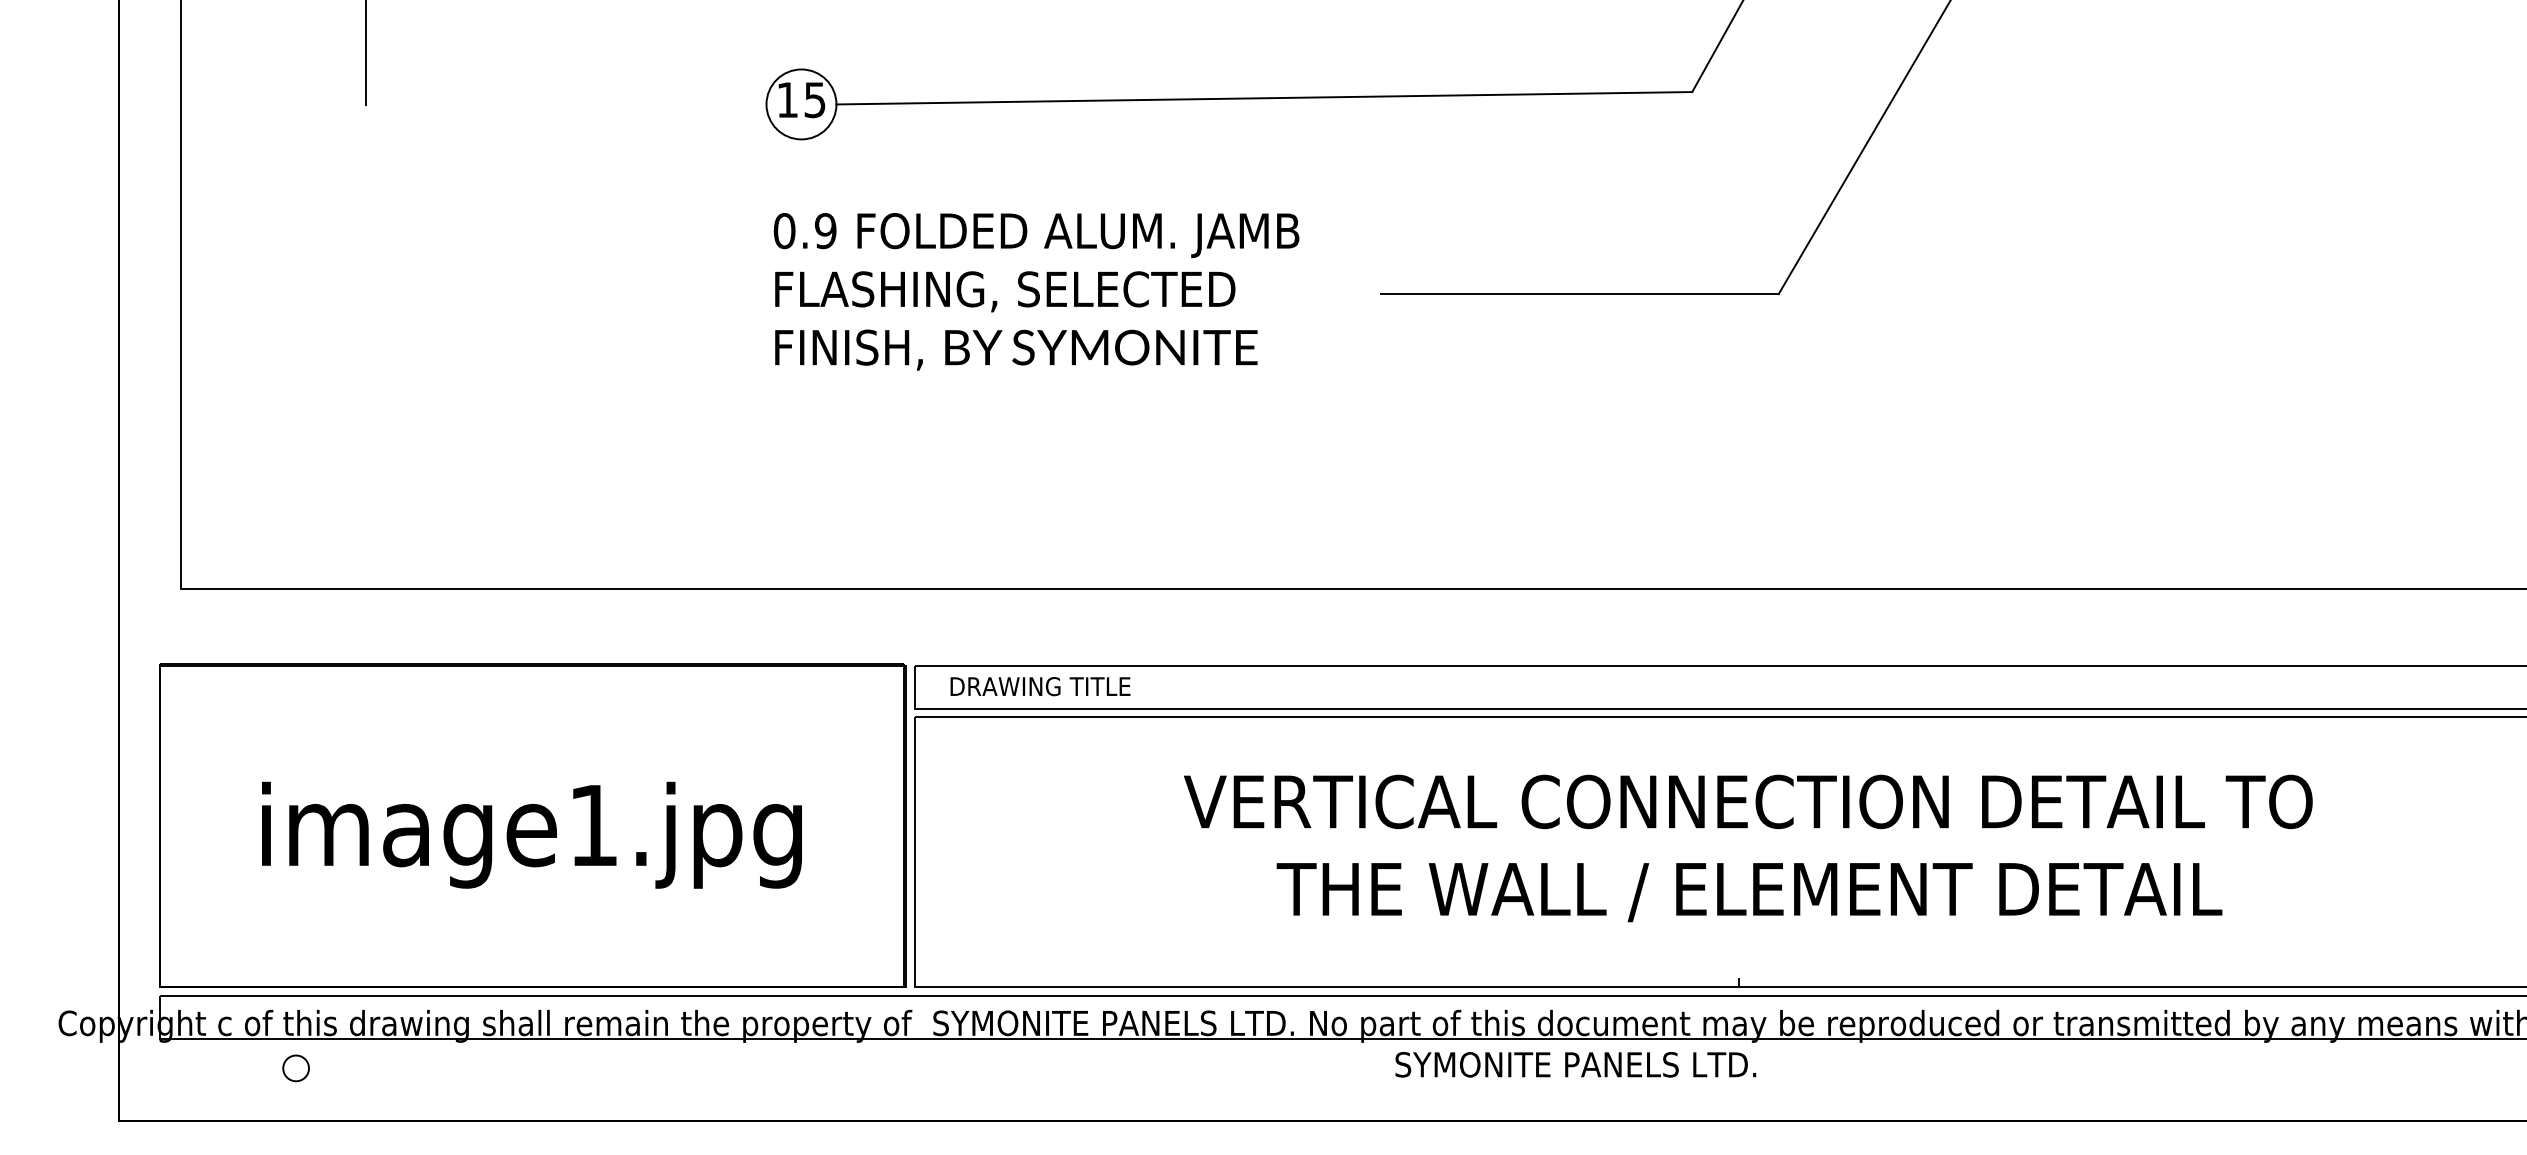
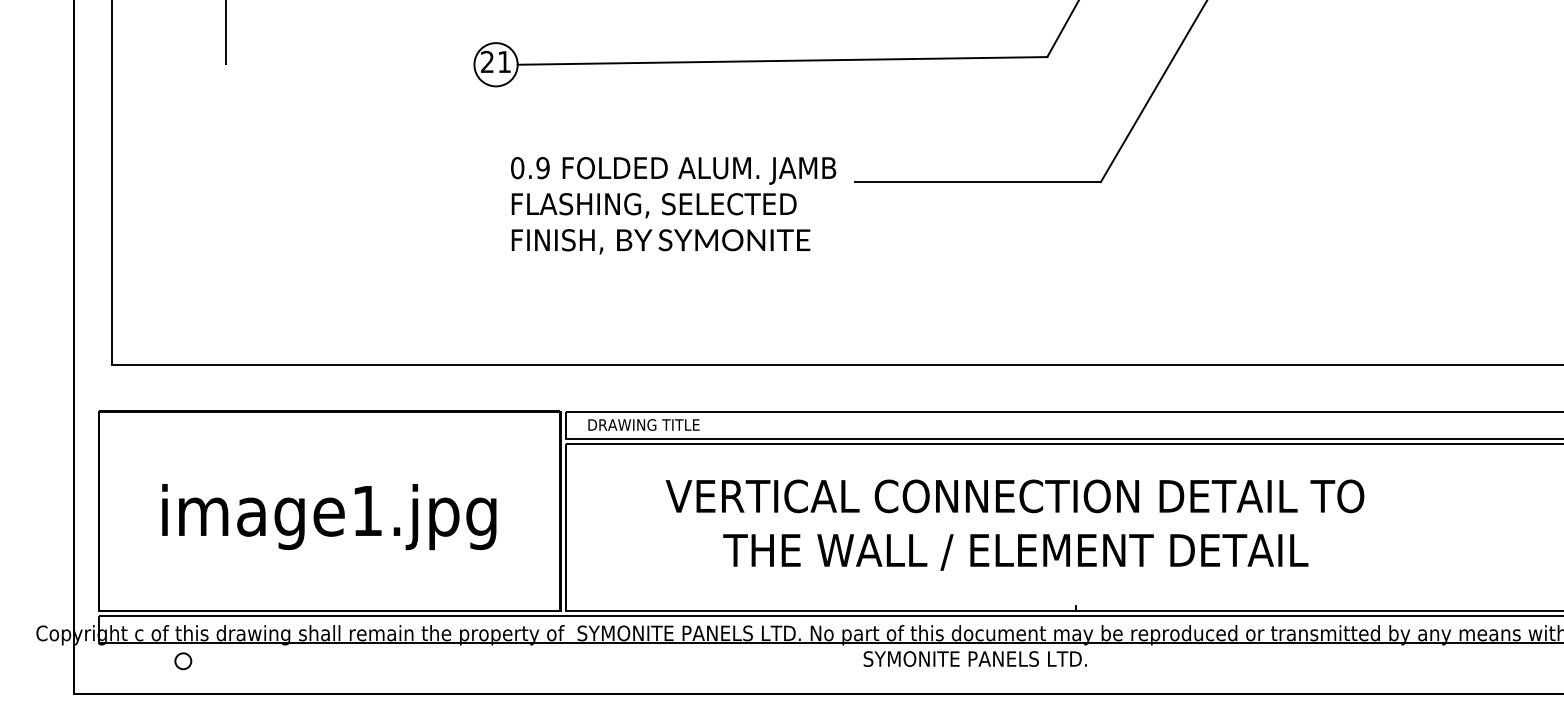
text: (800, 99) -> (495, 61), 15 -> 21
text: (1036, 291) -> (673, 205), moved
text: (1747, 847) -> (1014, 524), moved

